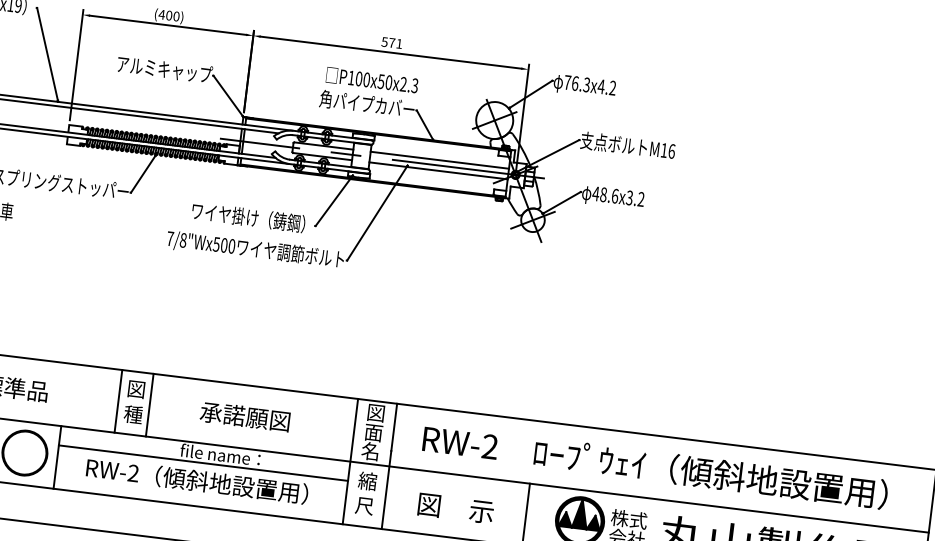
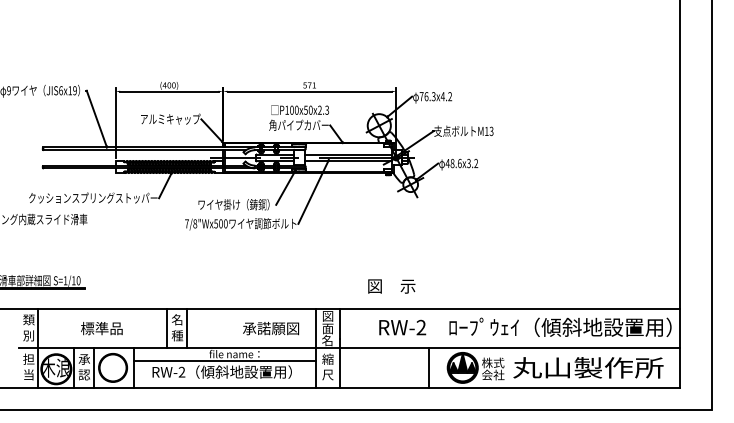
text: (671, 149) -> (491, 130), M16 -> M13
text: (136, 388) -> (177, 319), 図 -> 名
text: (245, 416) -> (271, 328), moved
text: (655, 465) -> (525, 326), moved
text: (455, 508) -> (391, 286), moved

